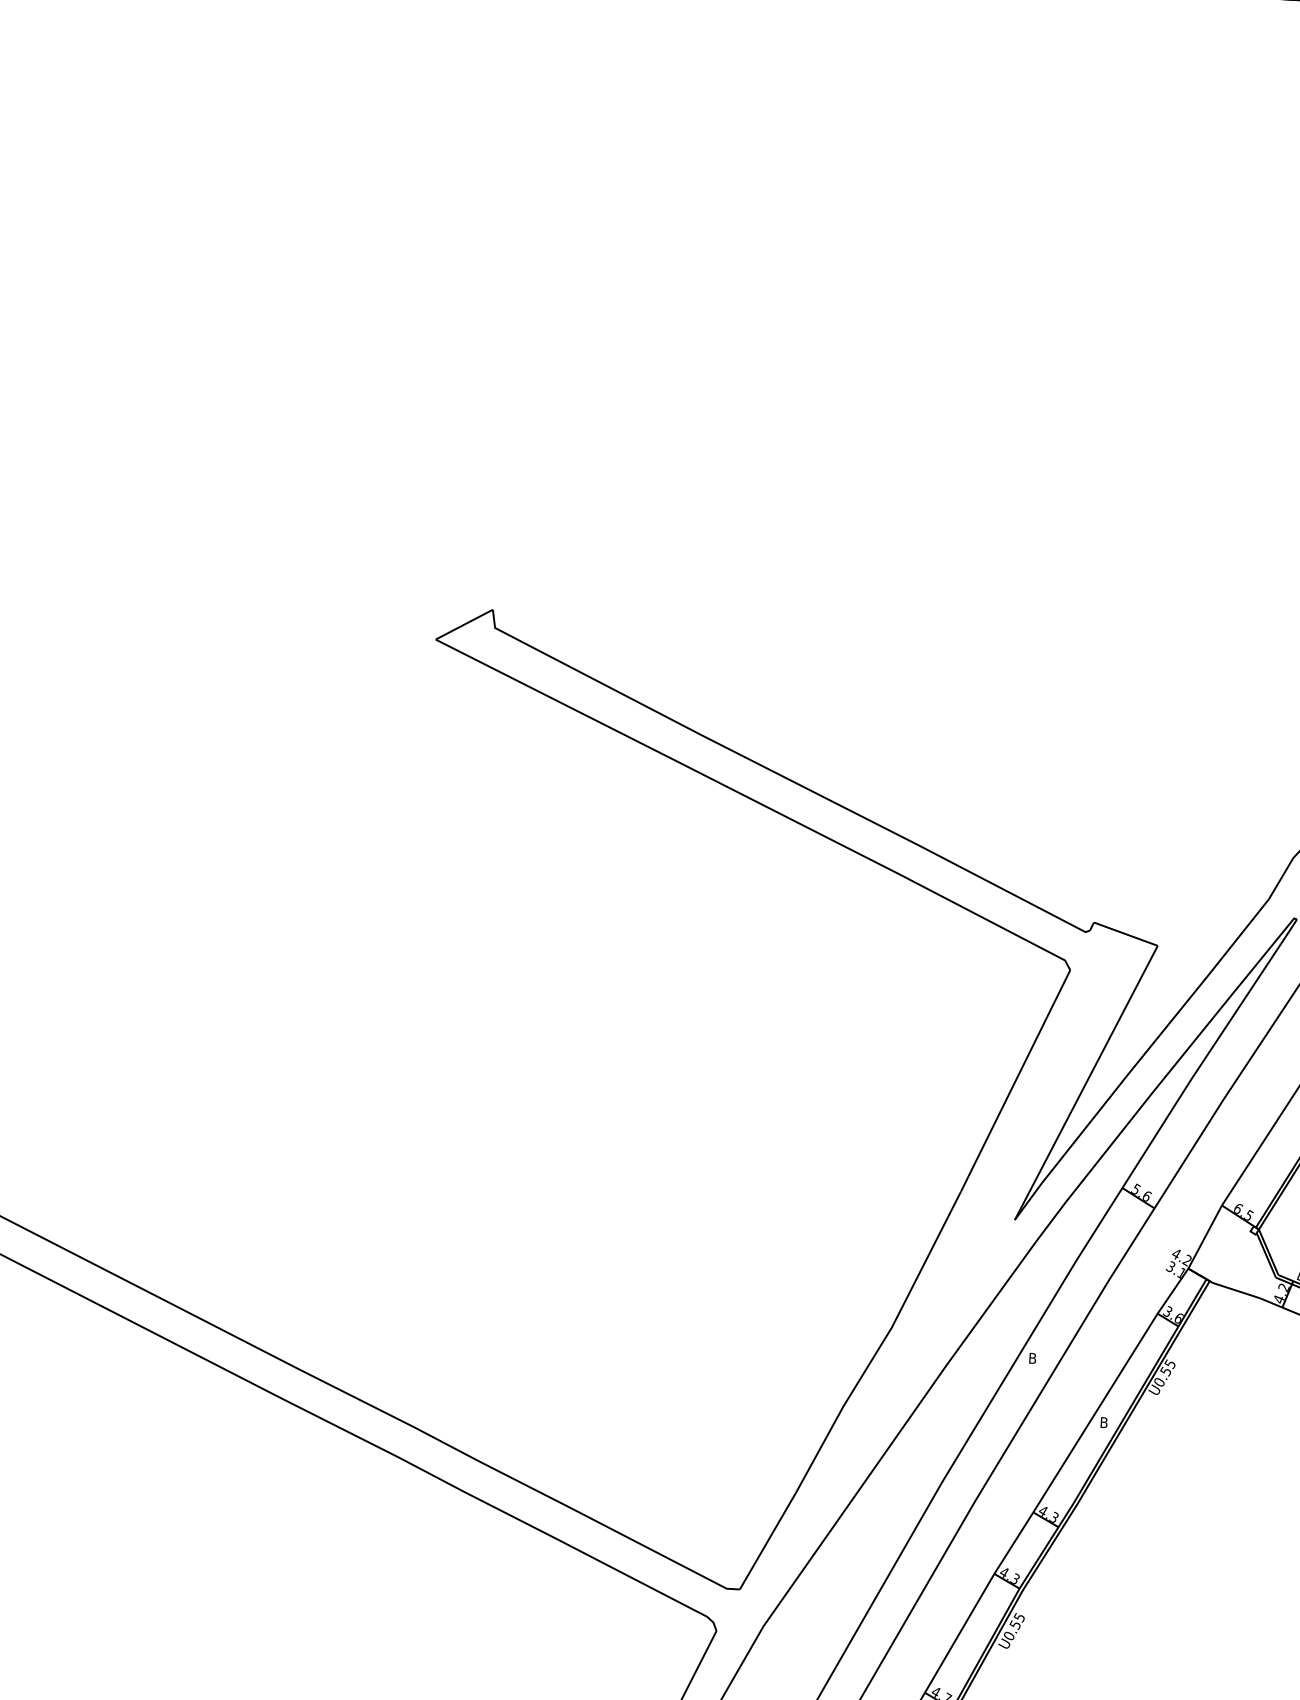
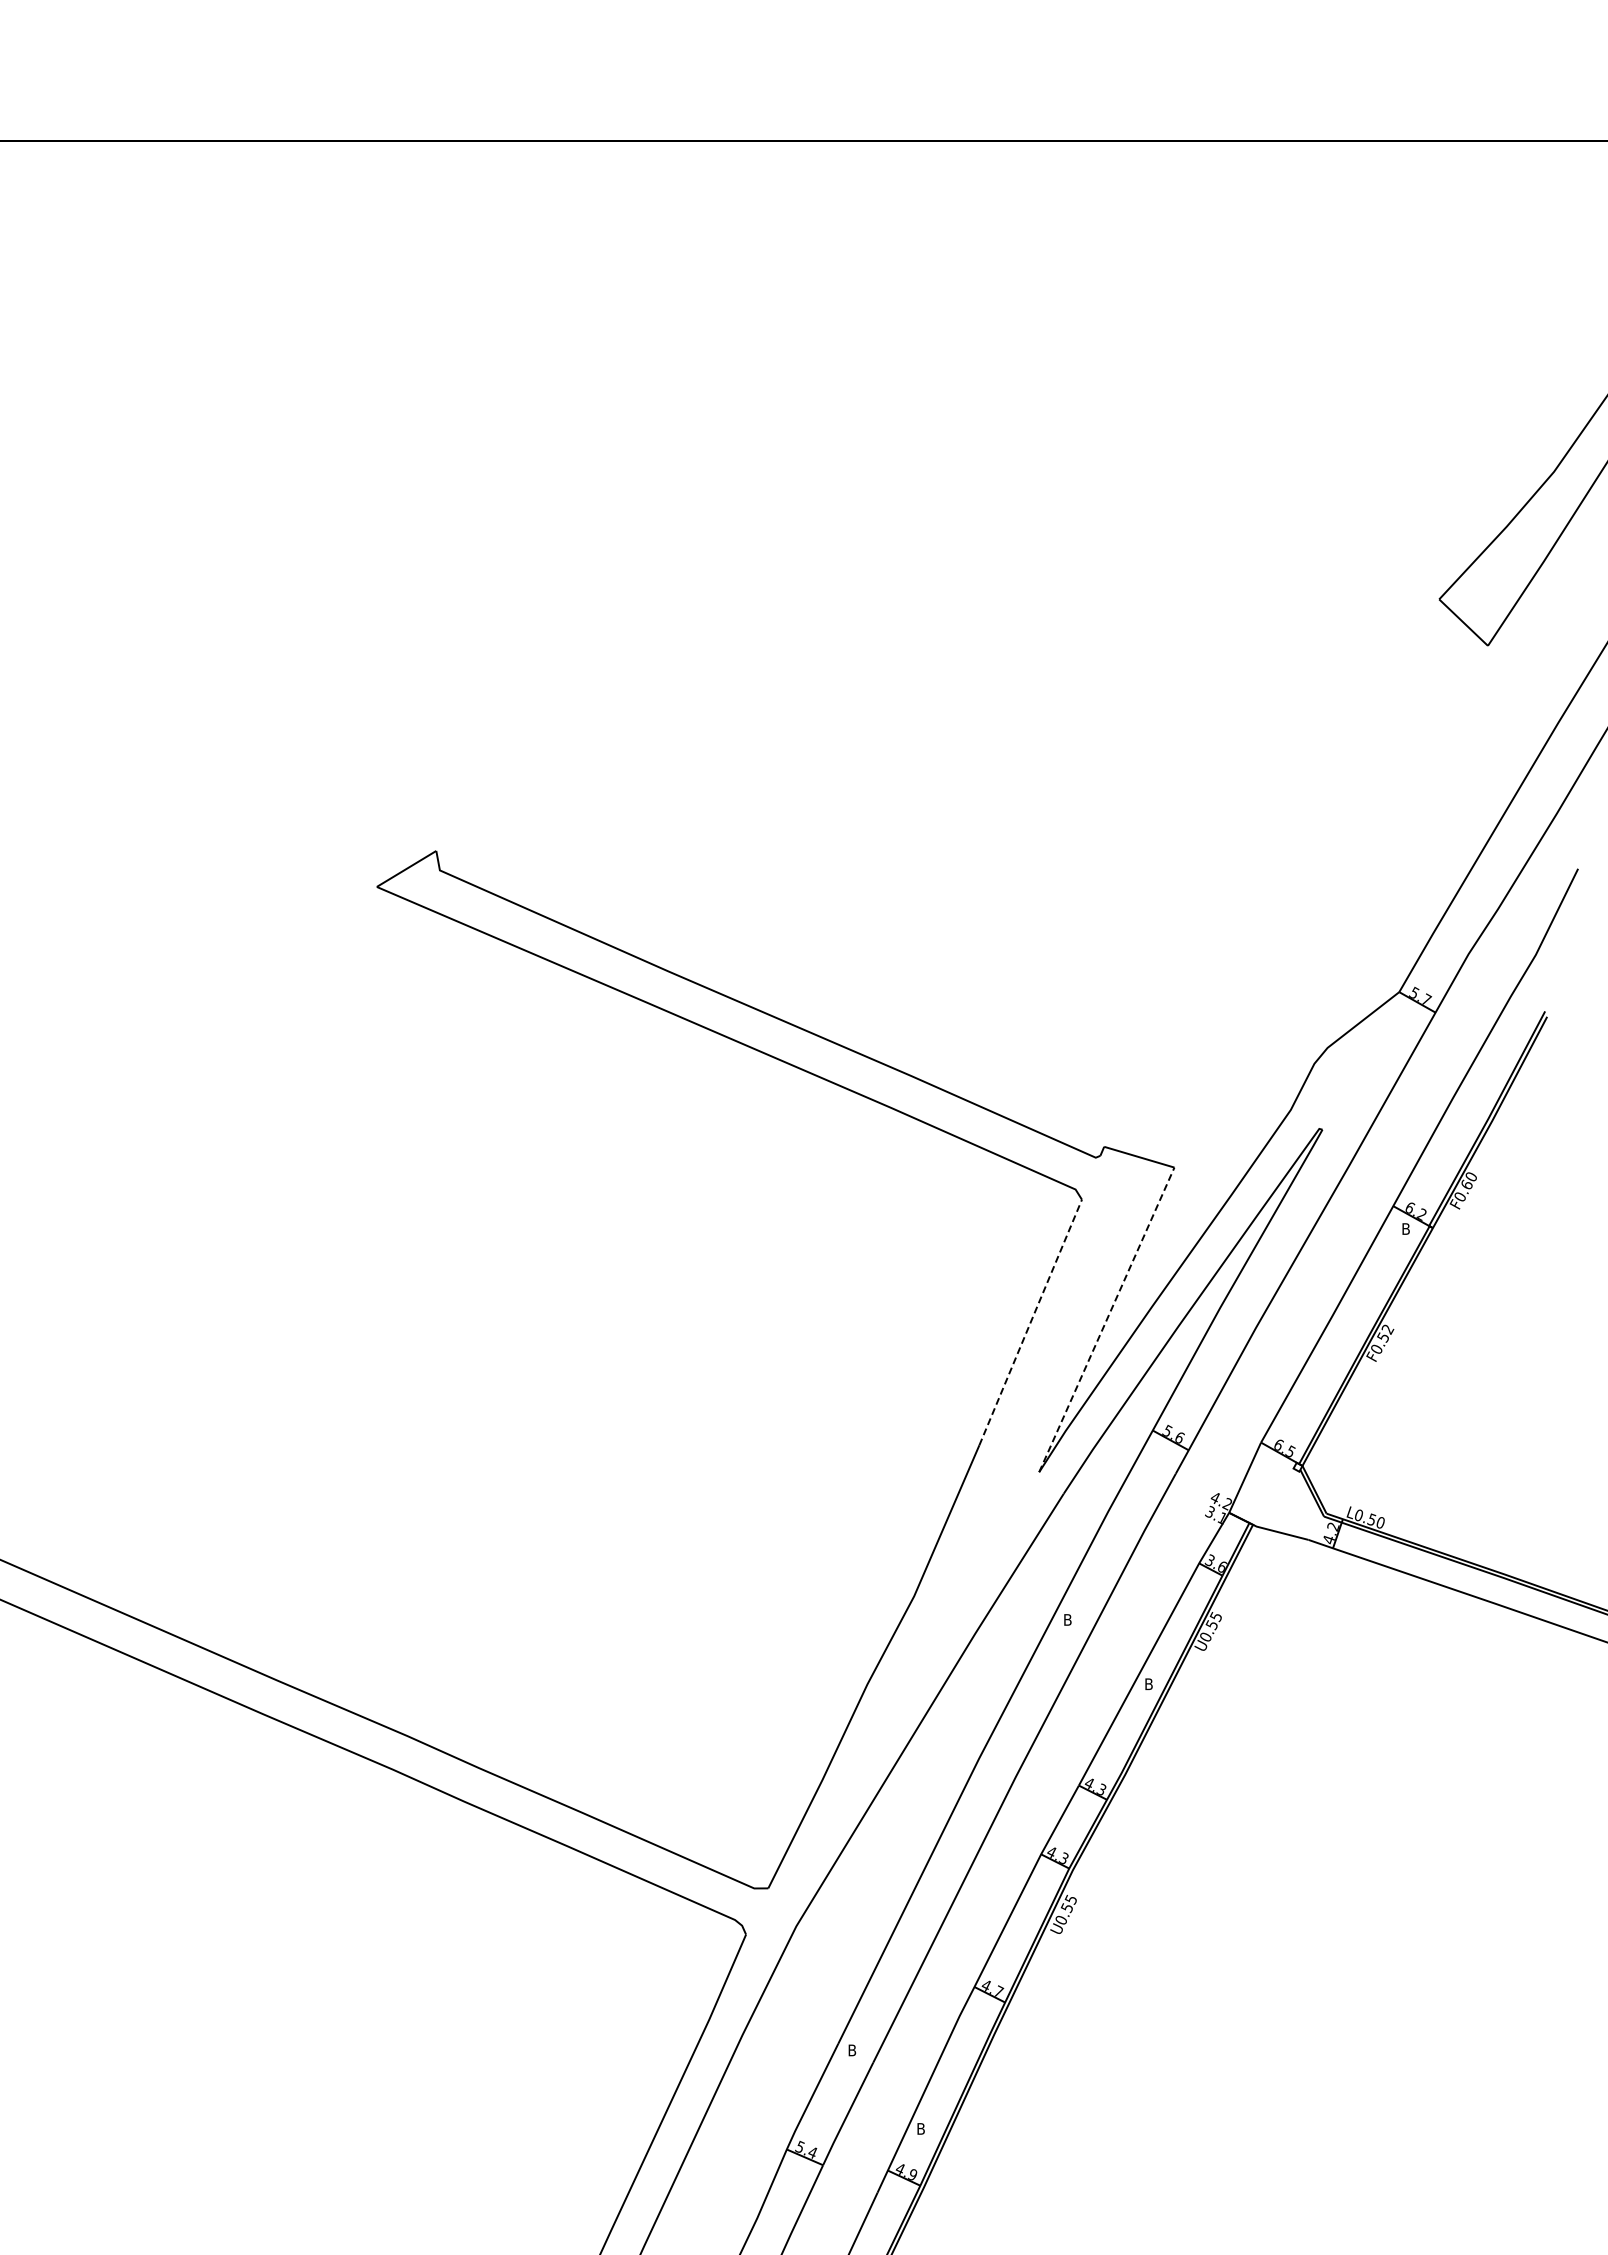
line: (1015, 1080) -> (1030, 1322), solid -> dashed
line: (1086, 1082) -> (1106, 1319), solid -> dashed

